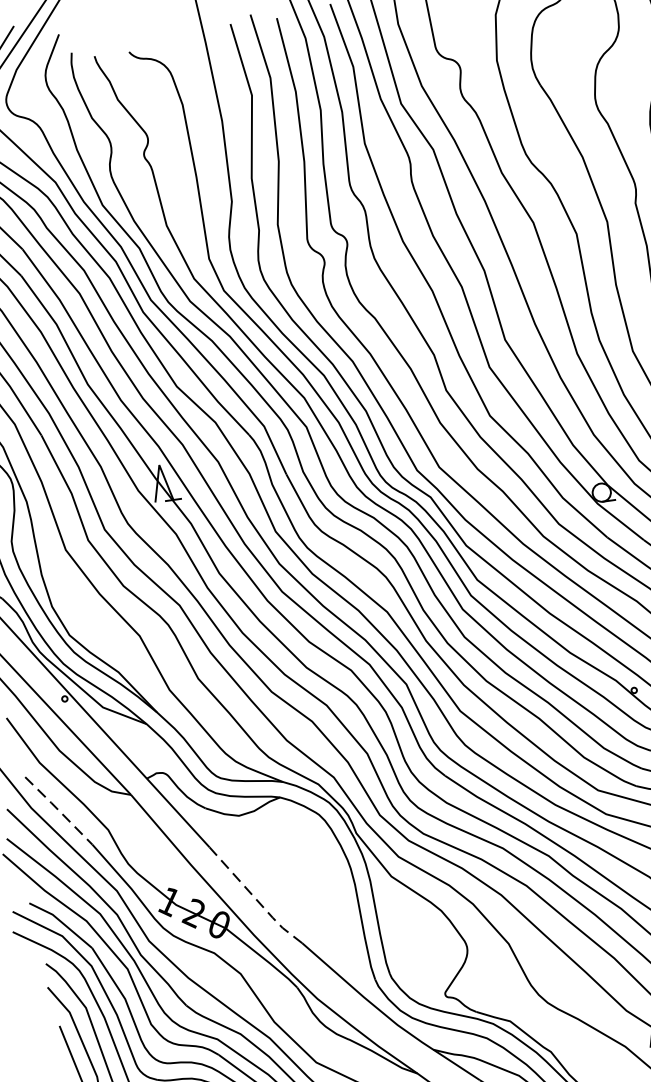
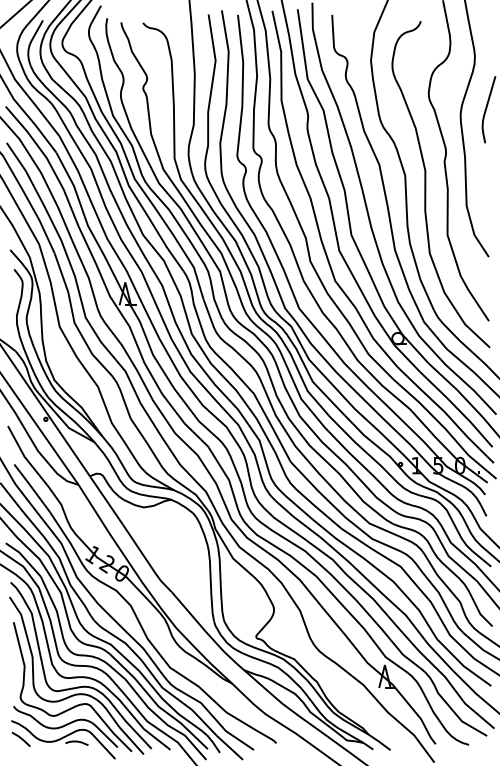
line: (57, 809) -> (31, 487), dashed -> solid
line: (254, 897) -> (146, 559), dashed -> solid

